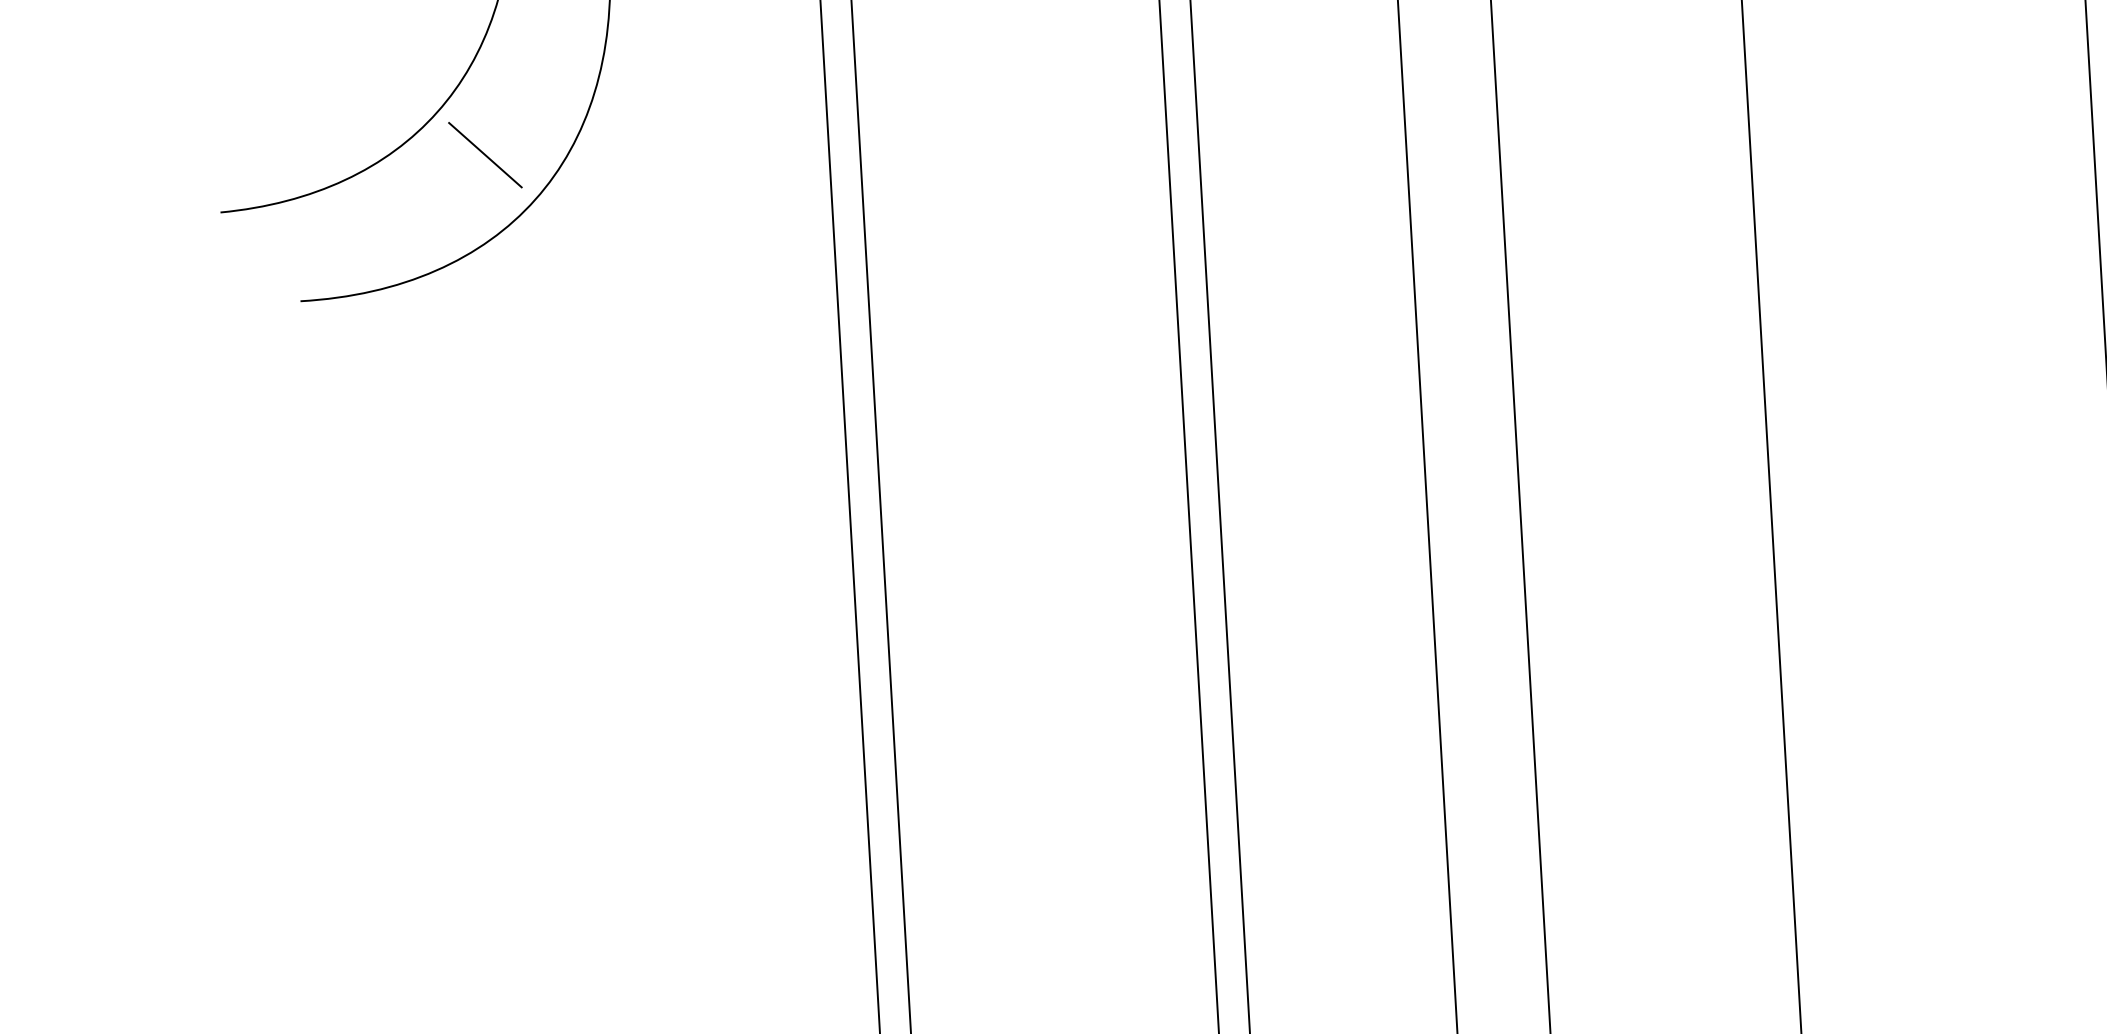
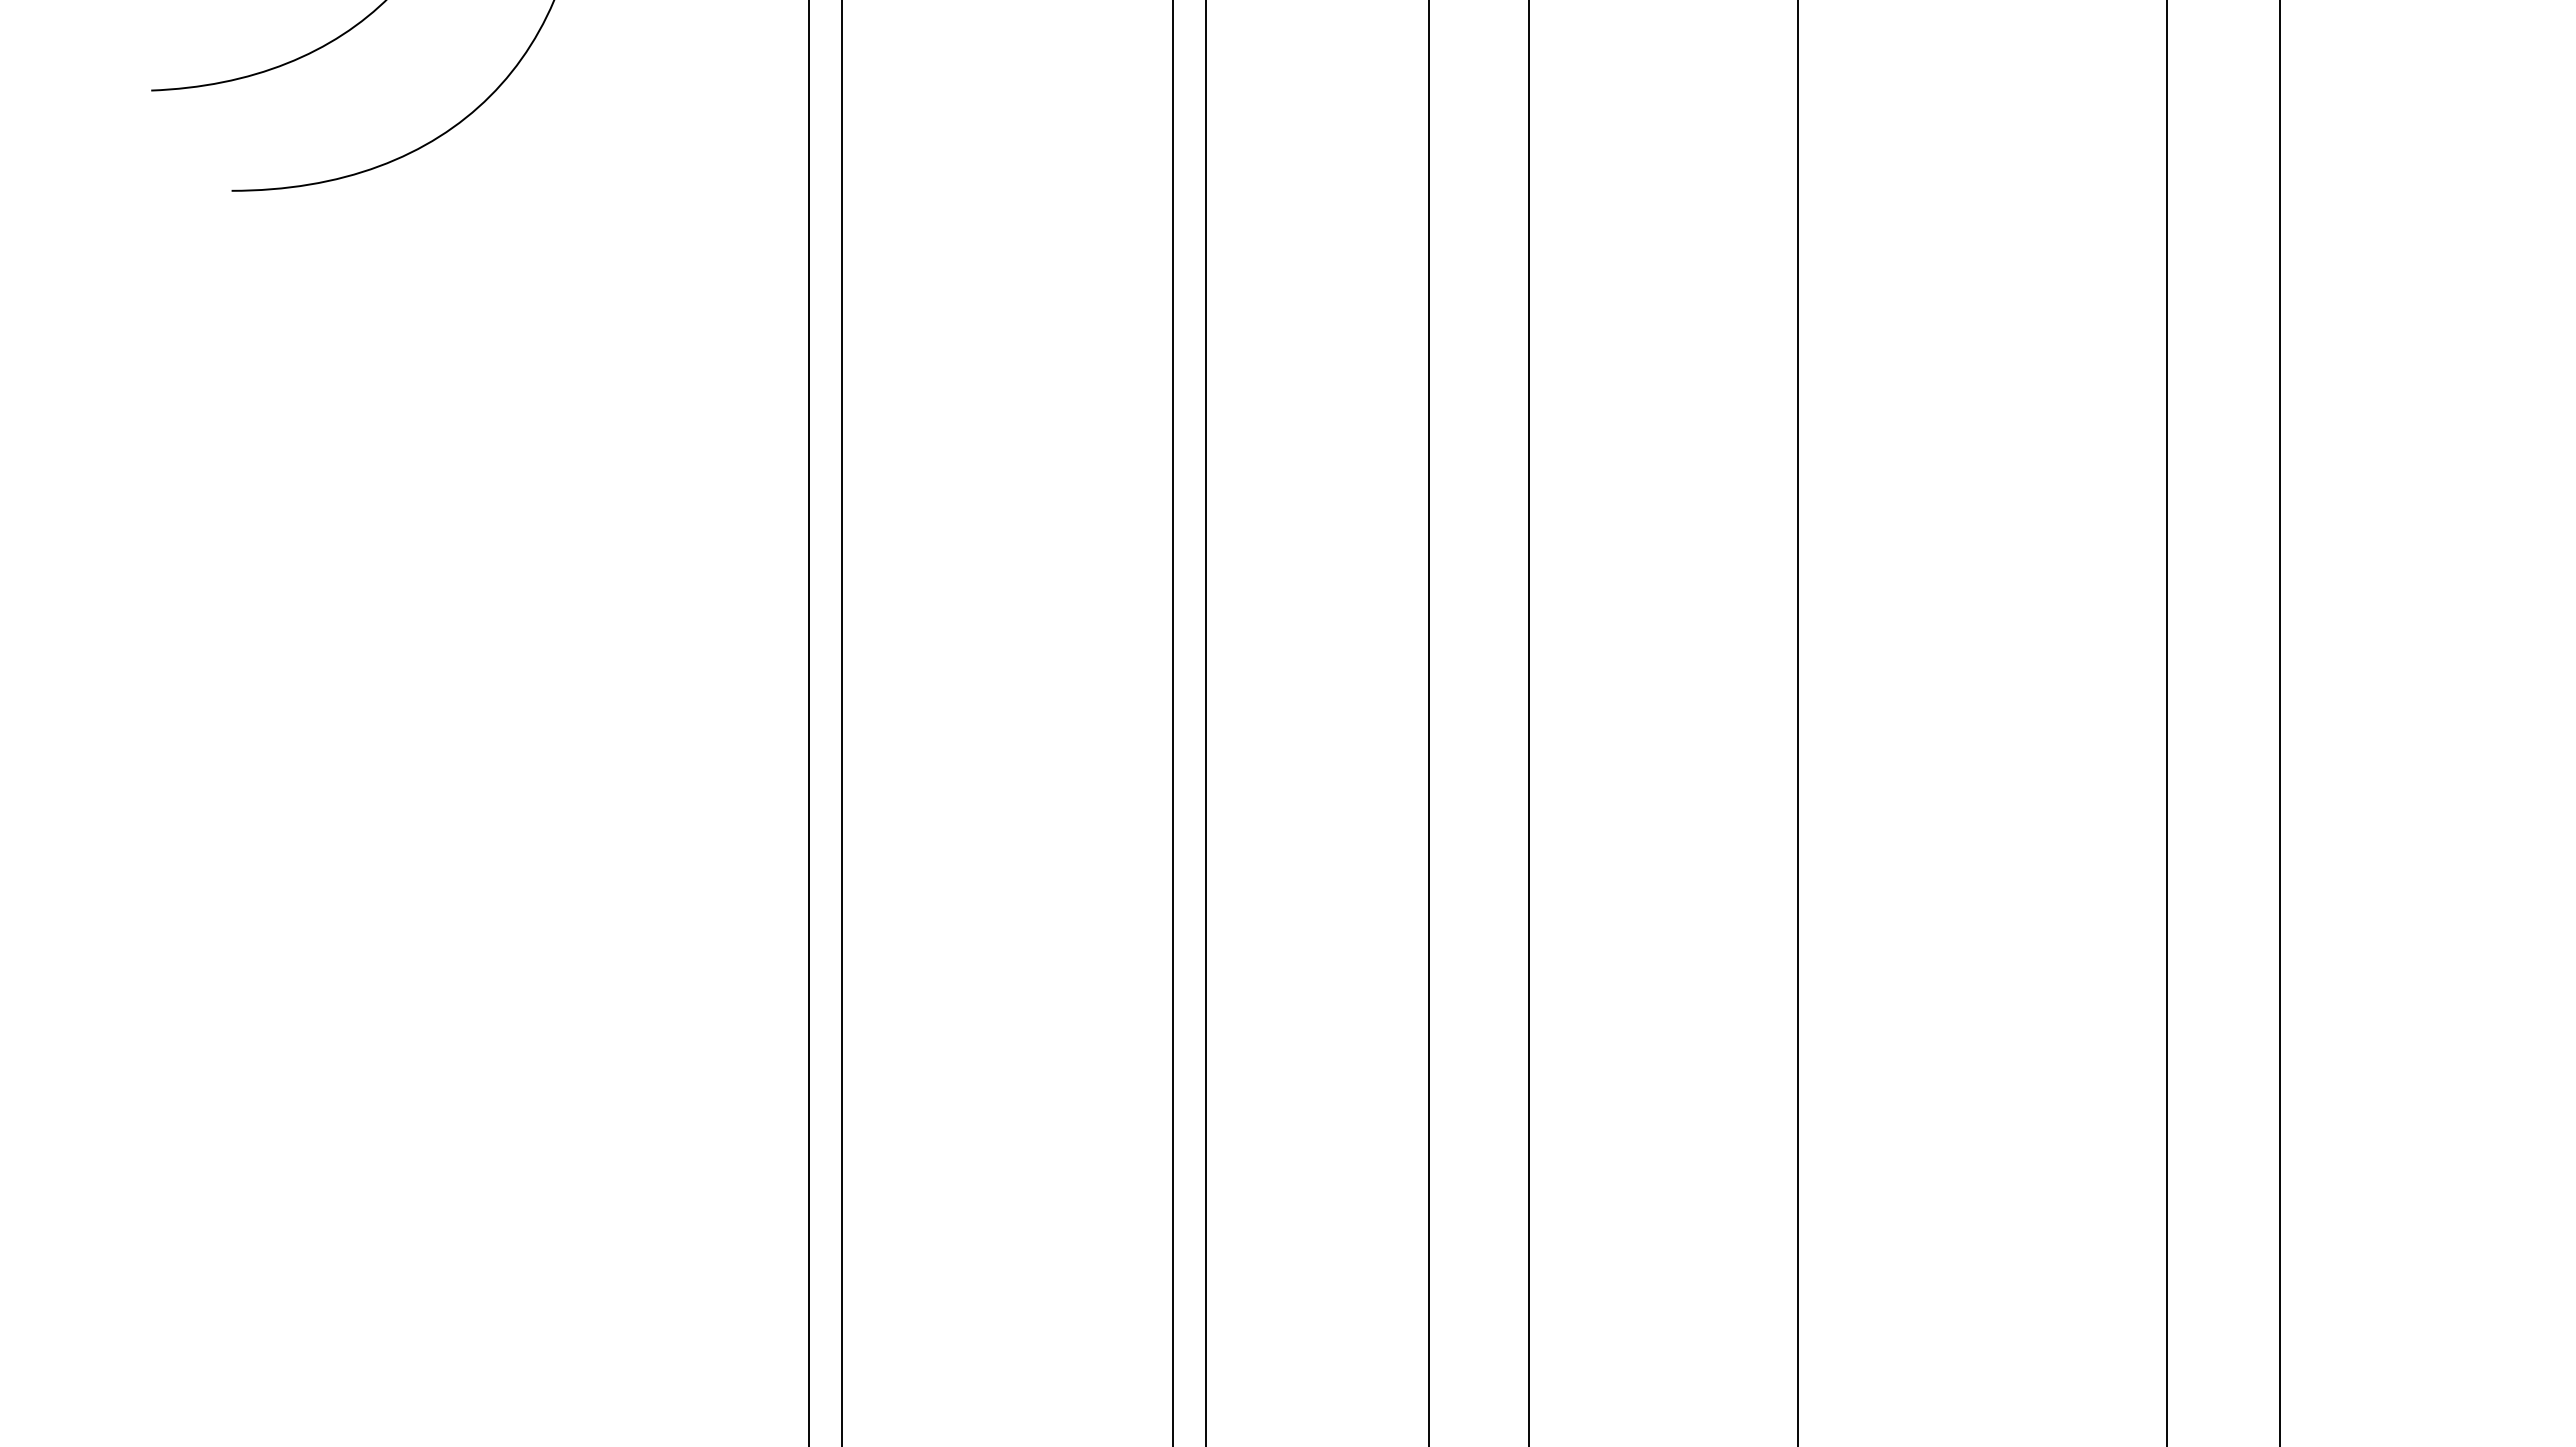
line: (485, 155) -> (439, 45), removed

